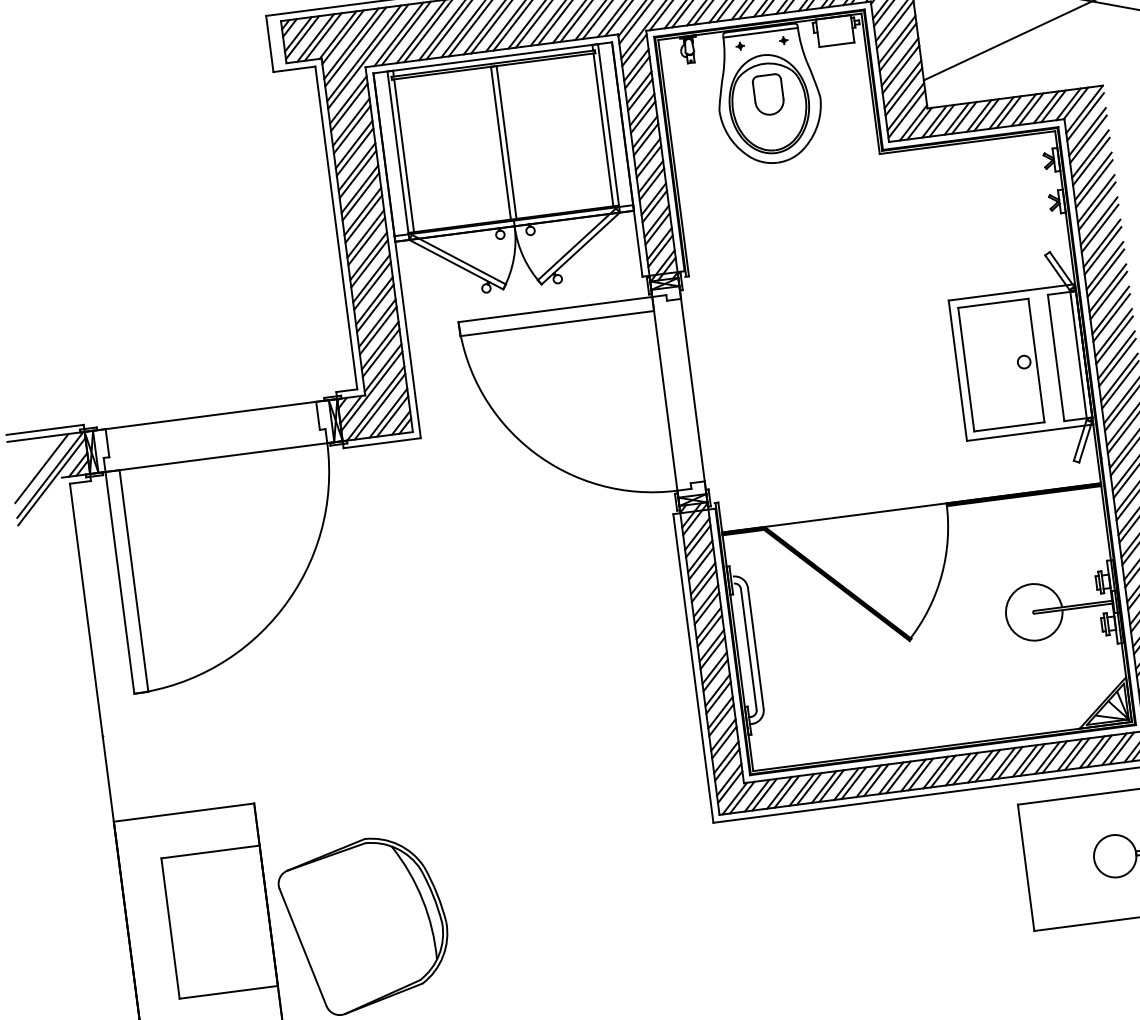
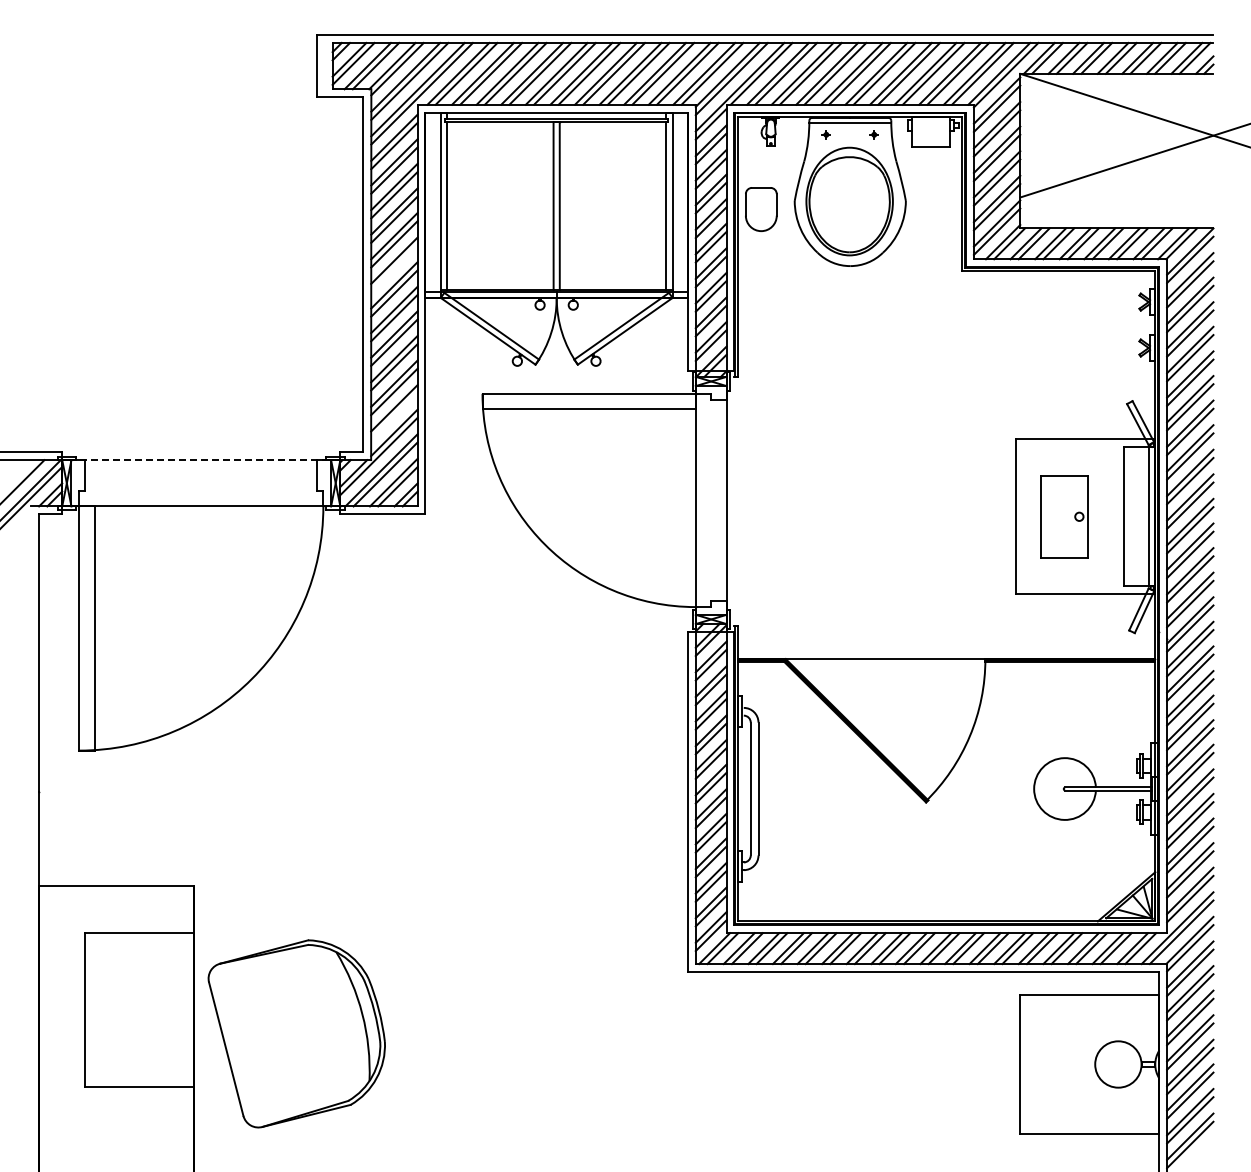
part: (768, 94) -> (761, 209), moved
line: (363, 218) -> (394, 268), removed
line: (381, 353) -> (394, 416), removed
part: (1001, 364) -> (1064, 516), size x0.6
line: (210, 415) -> (200, 460), solid -> dashed

